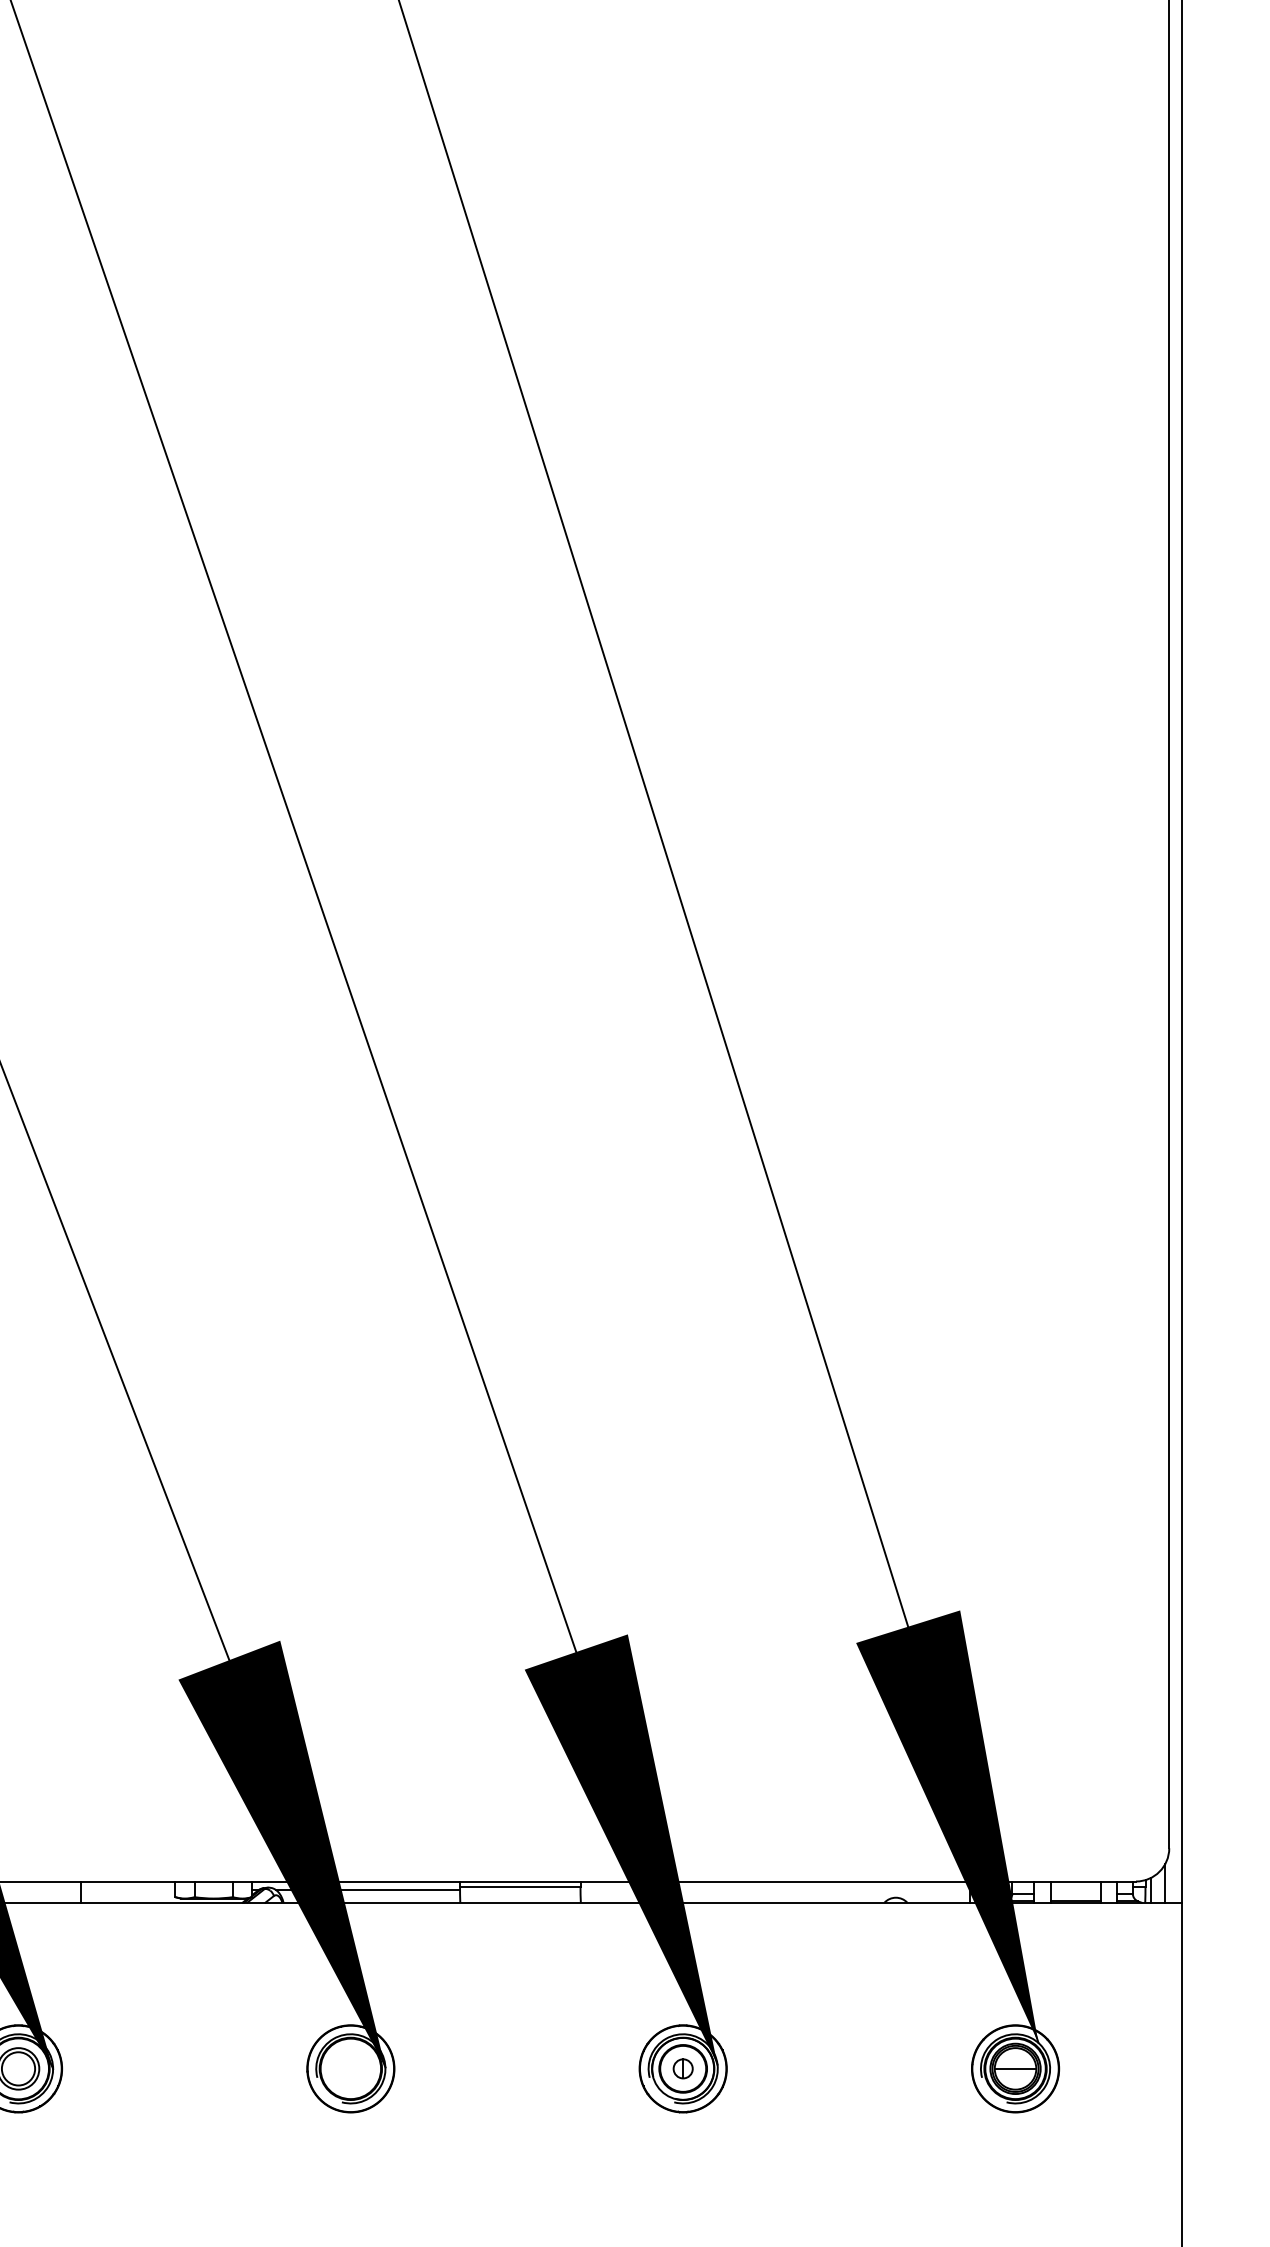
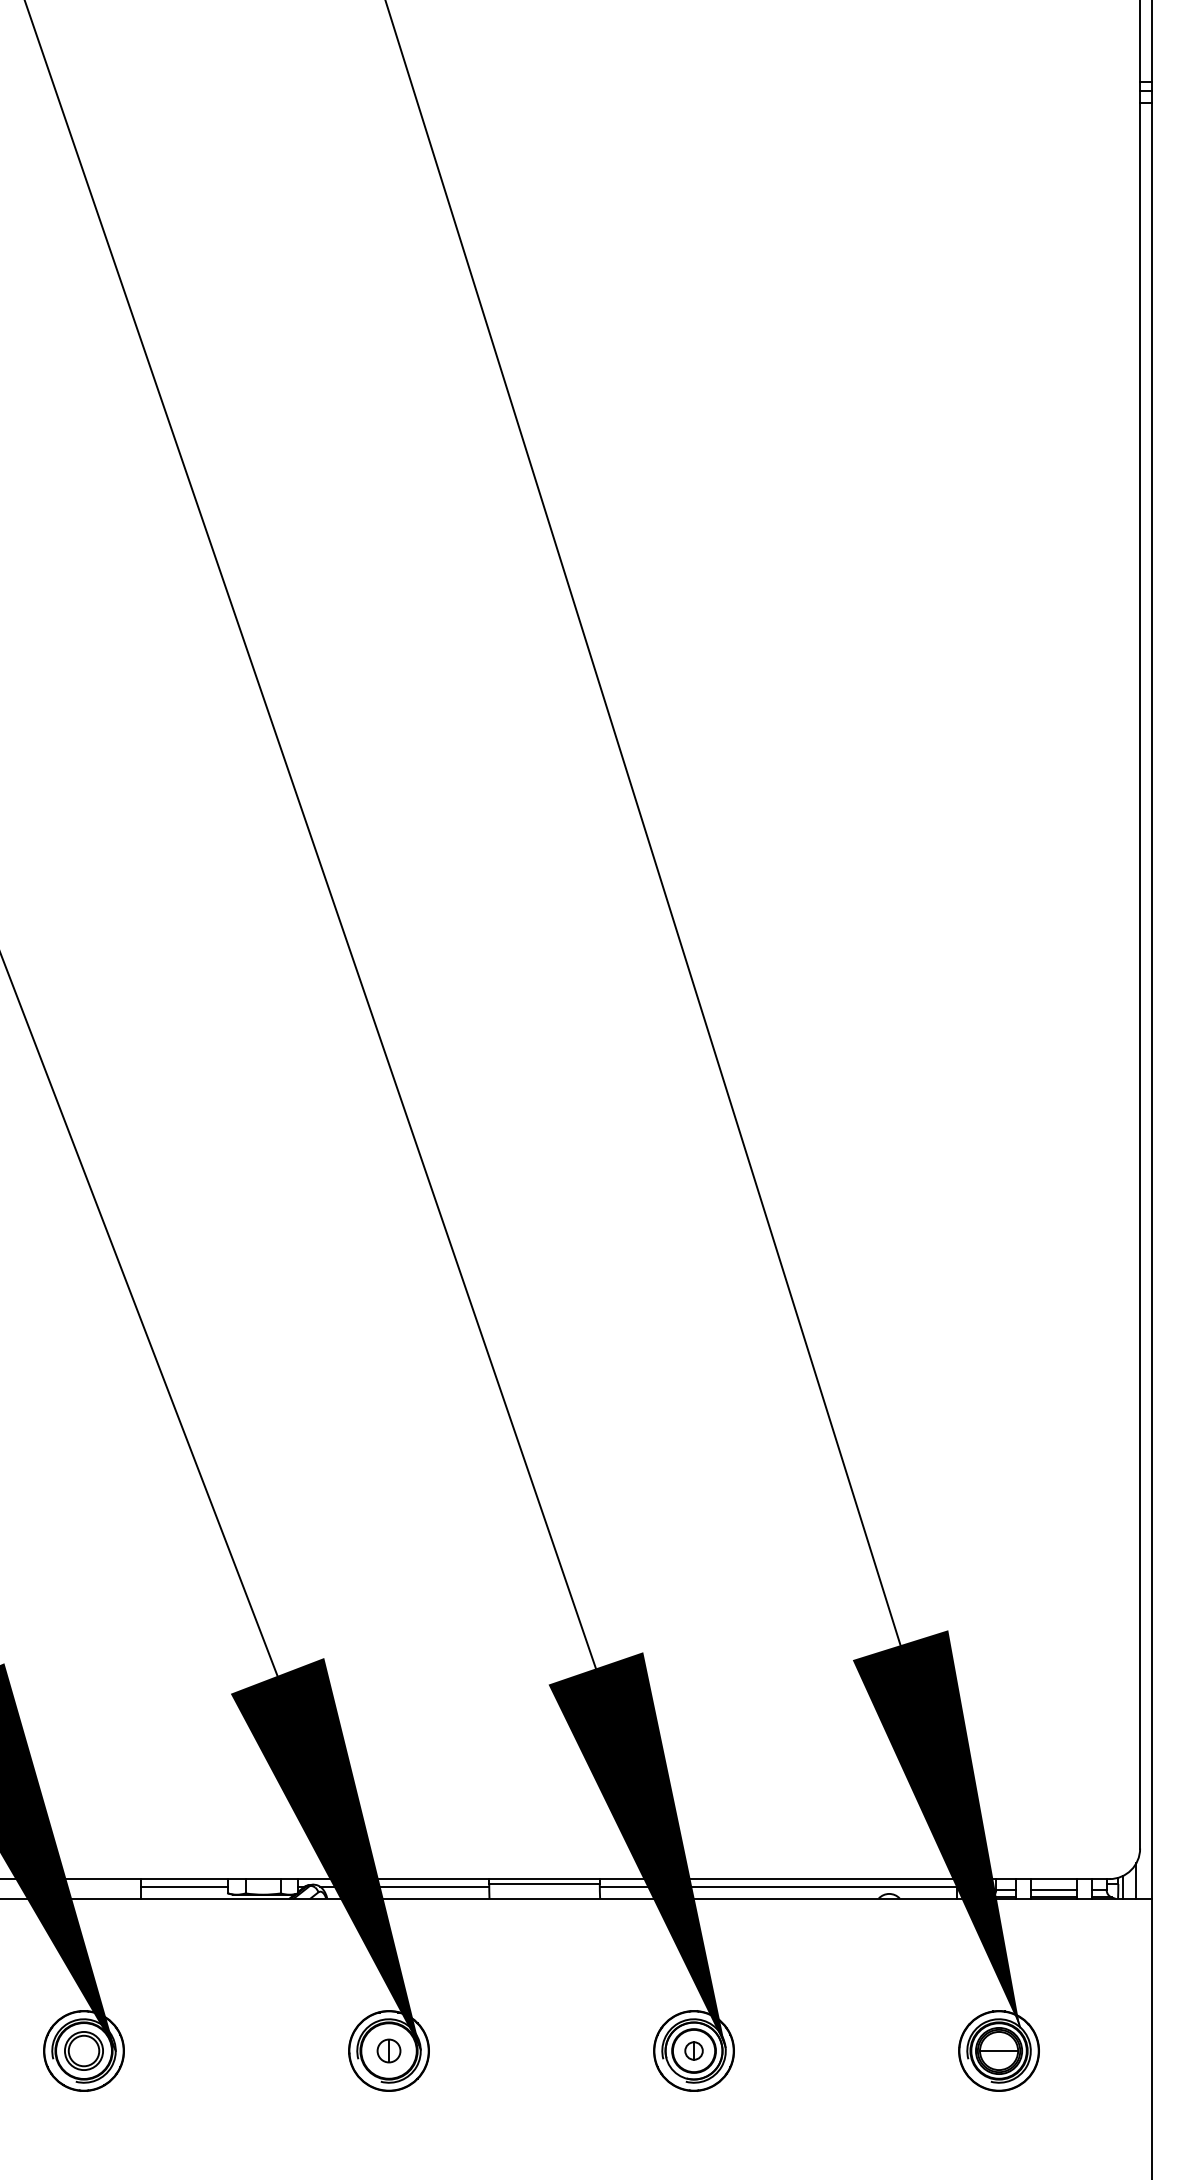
line: (127, 1889) -> (184, 1886), added
line: (775, 1889) -> (778, 1886), added
line: (1075, 1893) -> (1054, 1890), added
part: (350, 2068) -> (388, 2050), added

